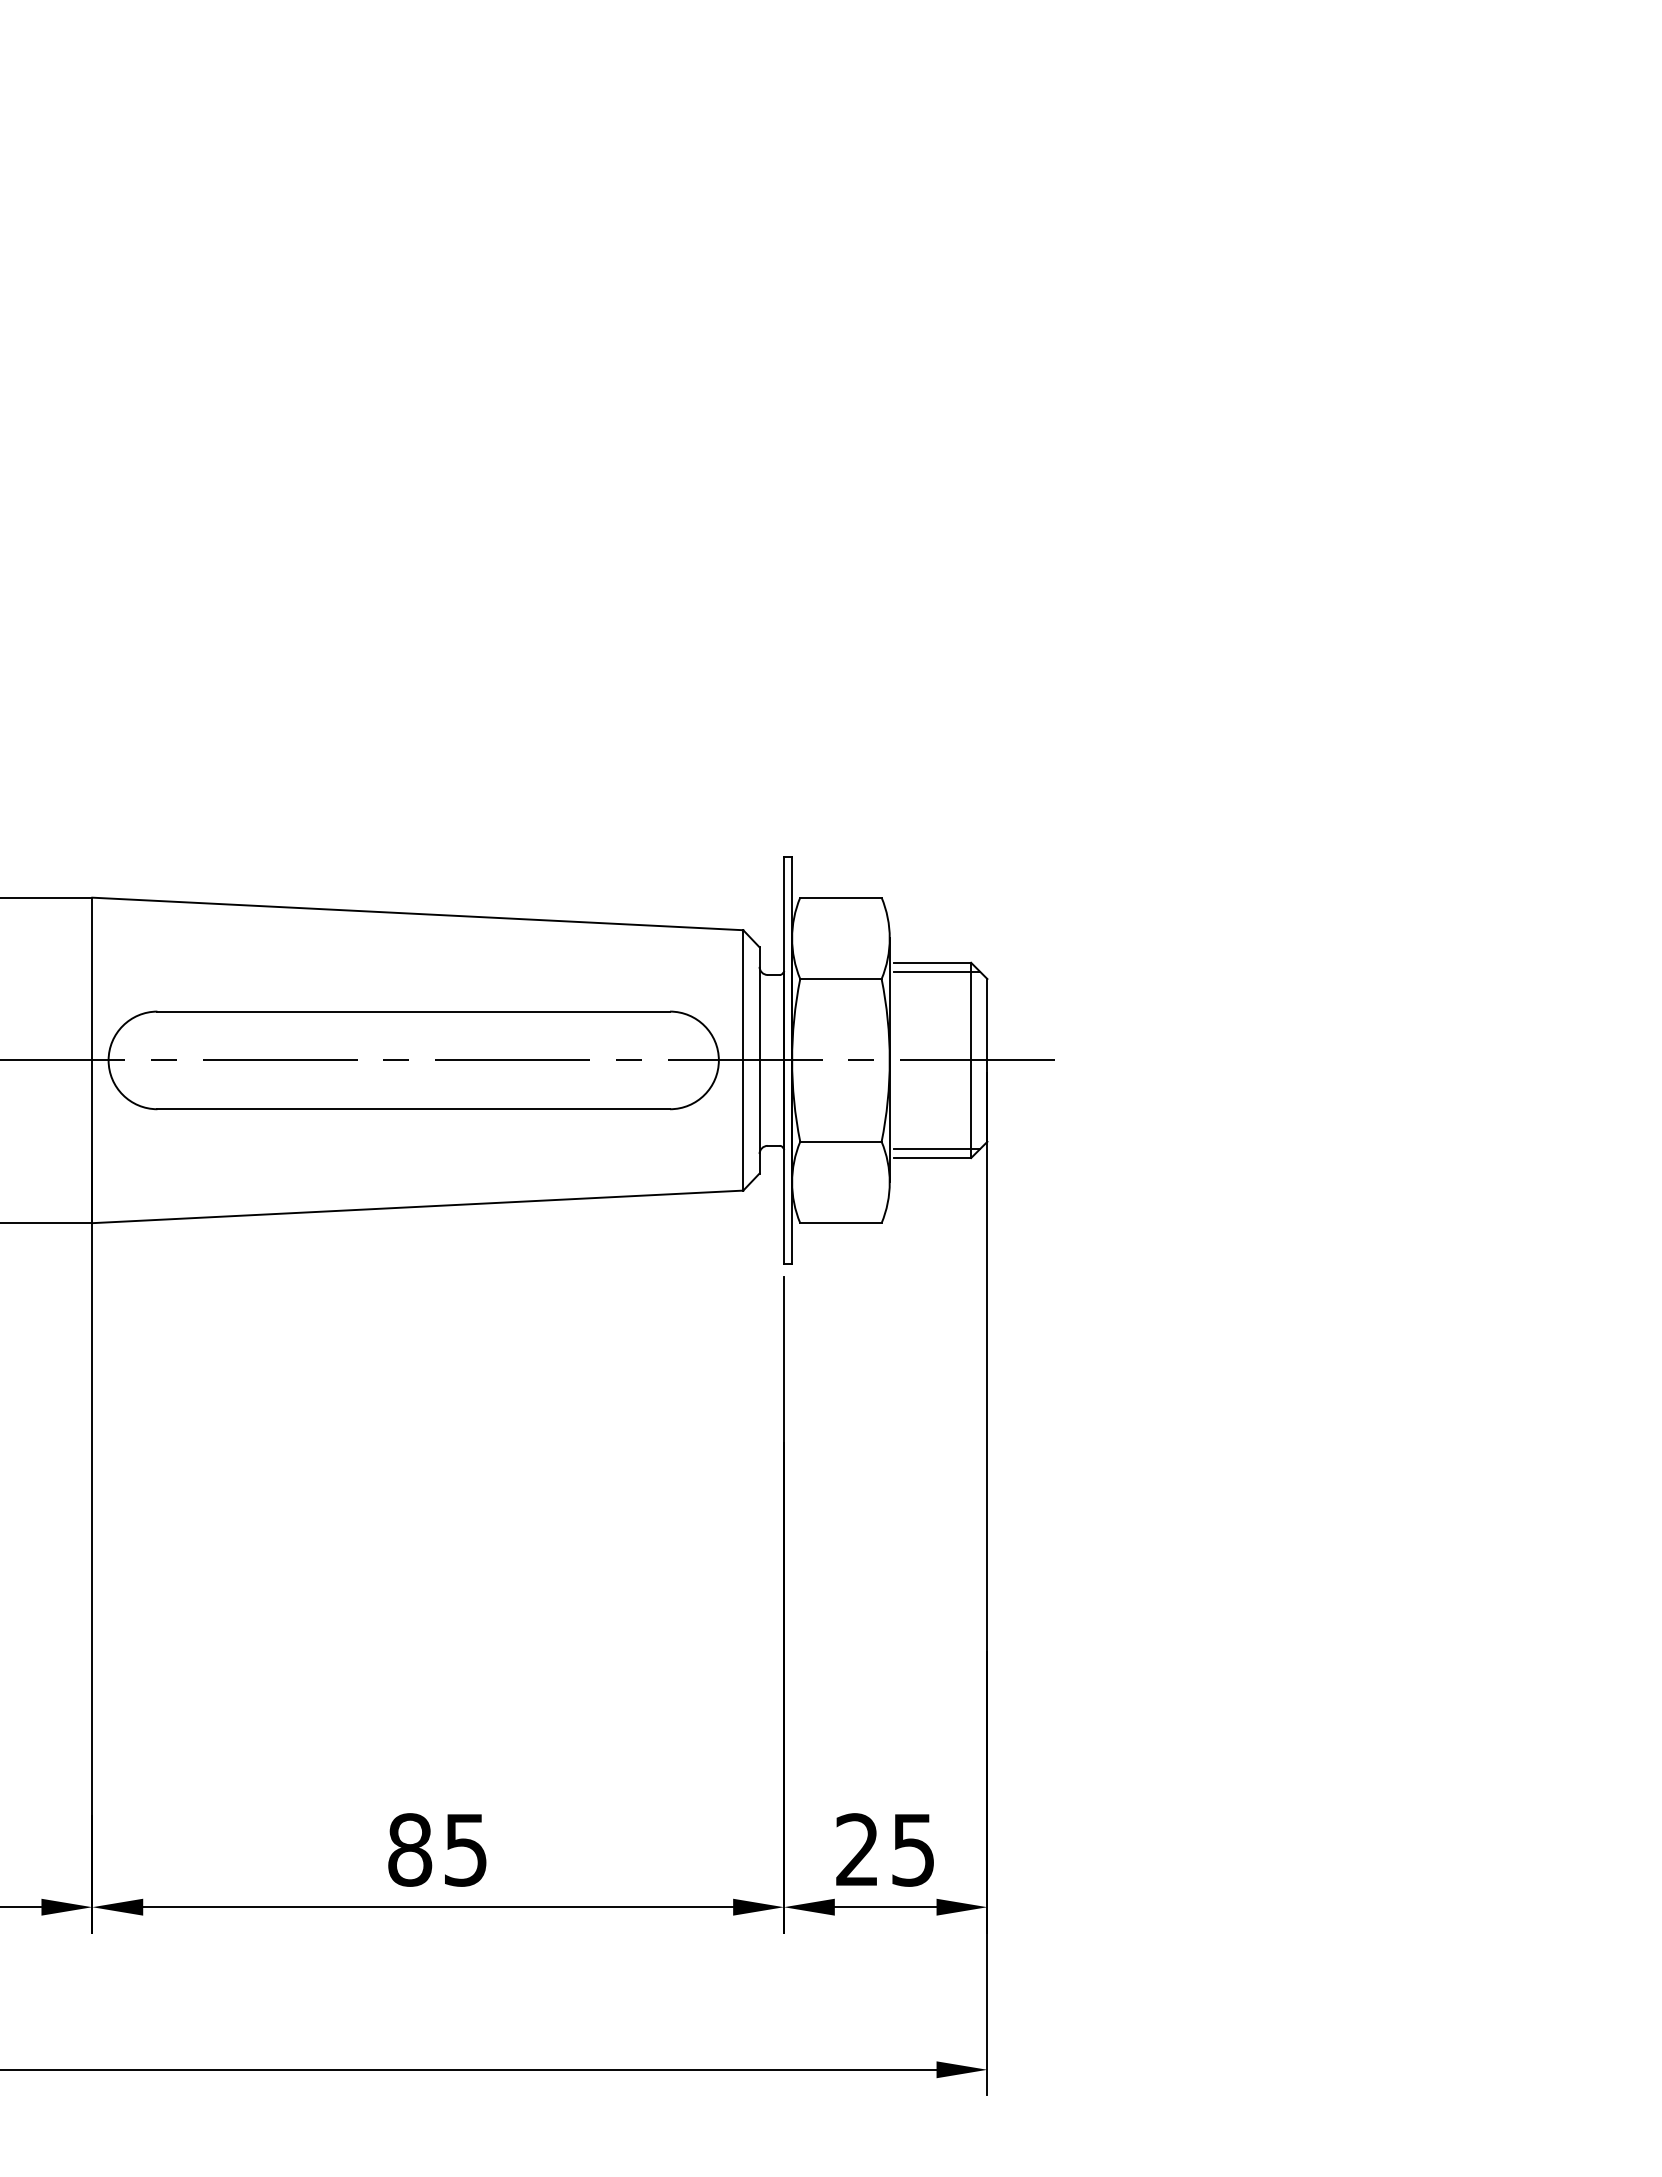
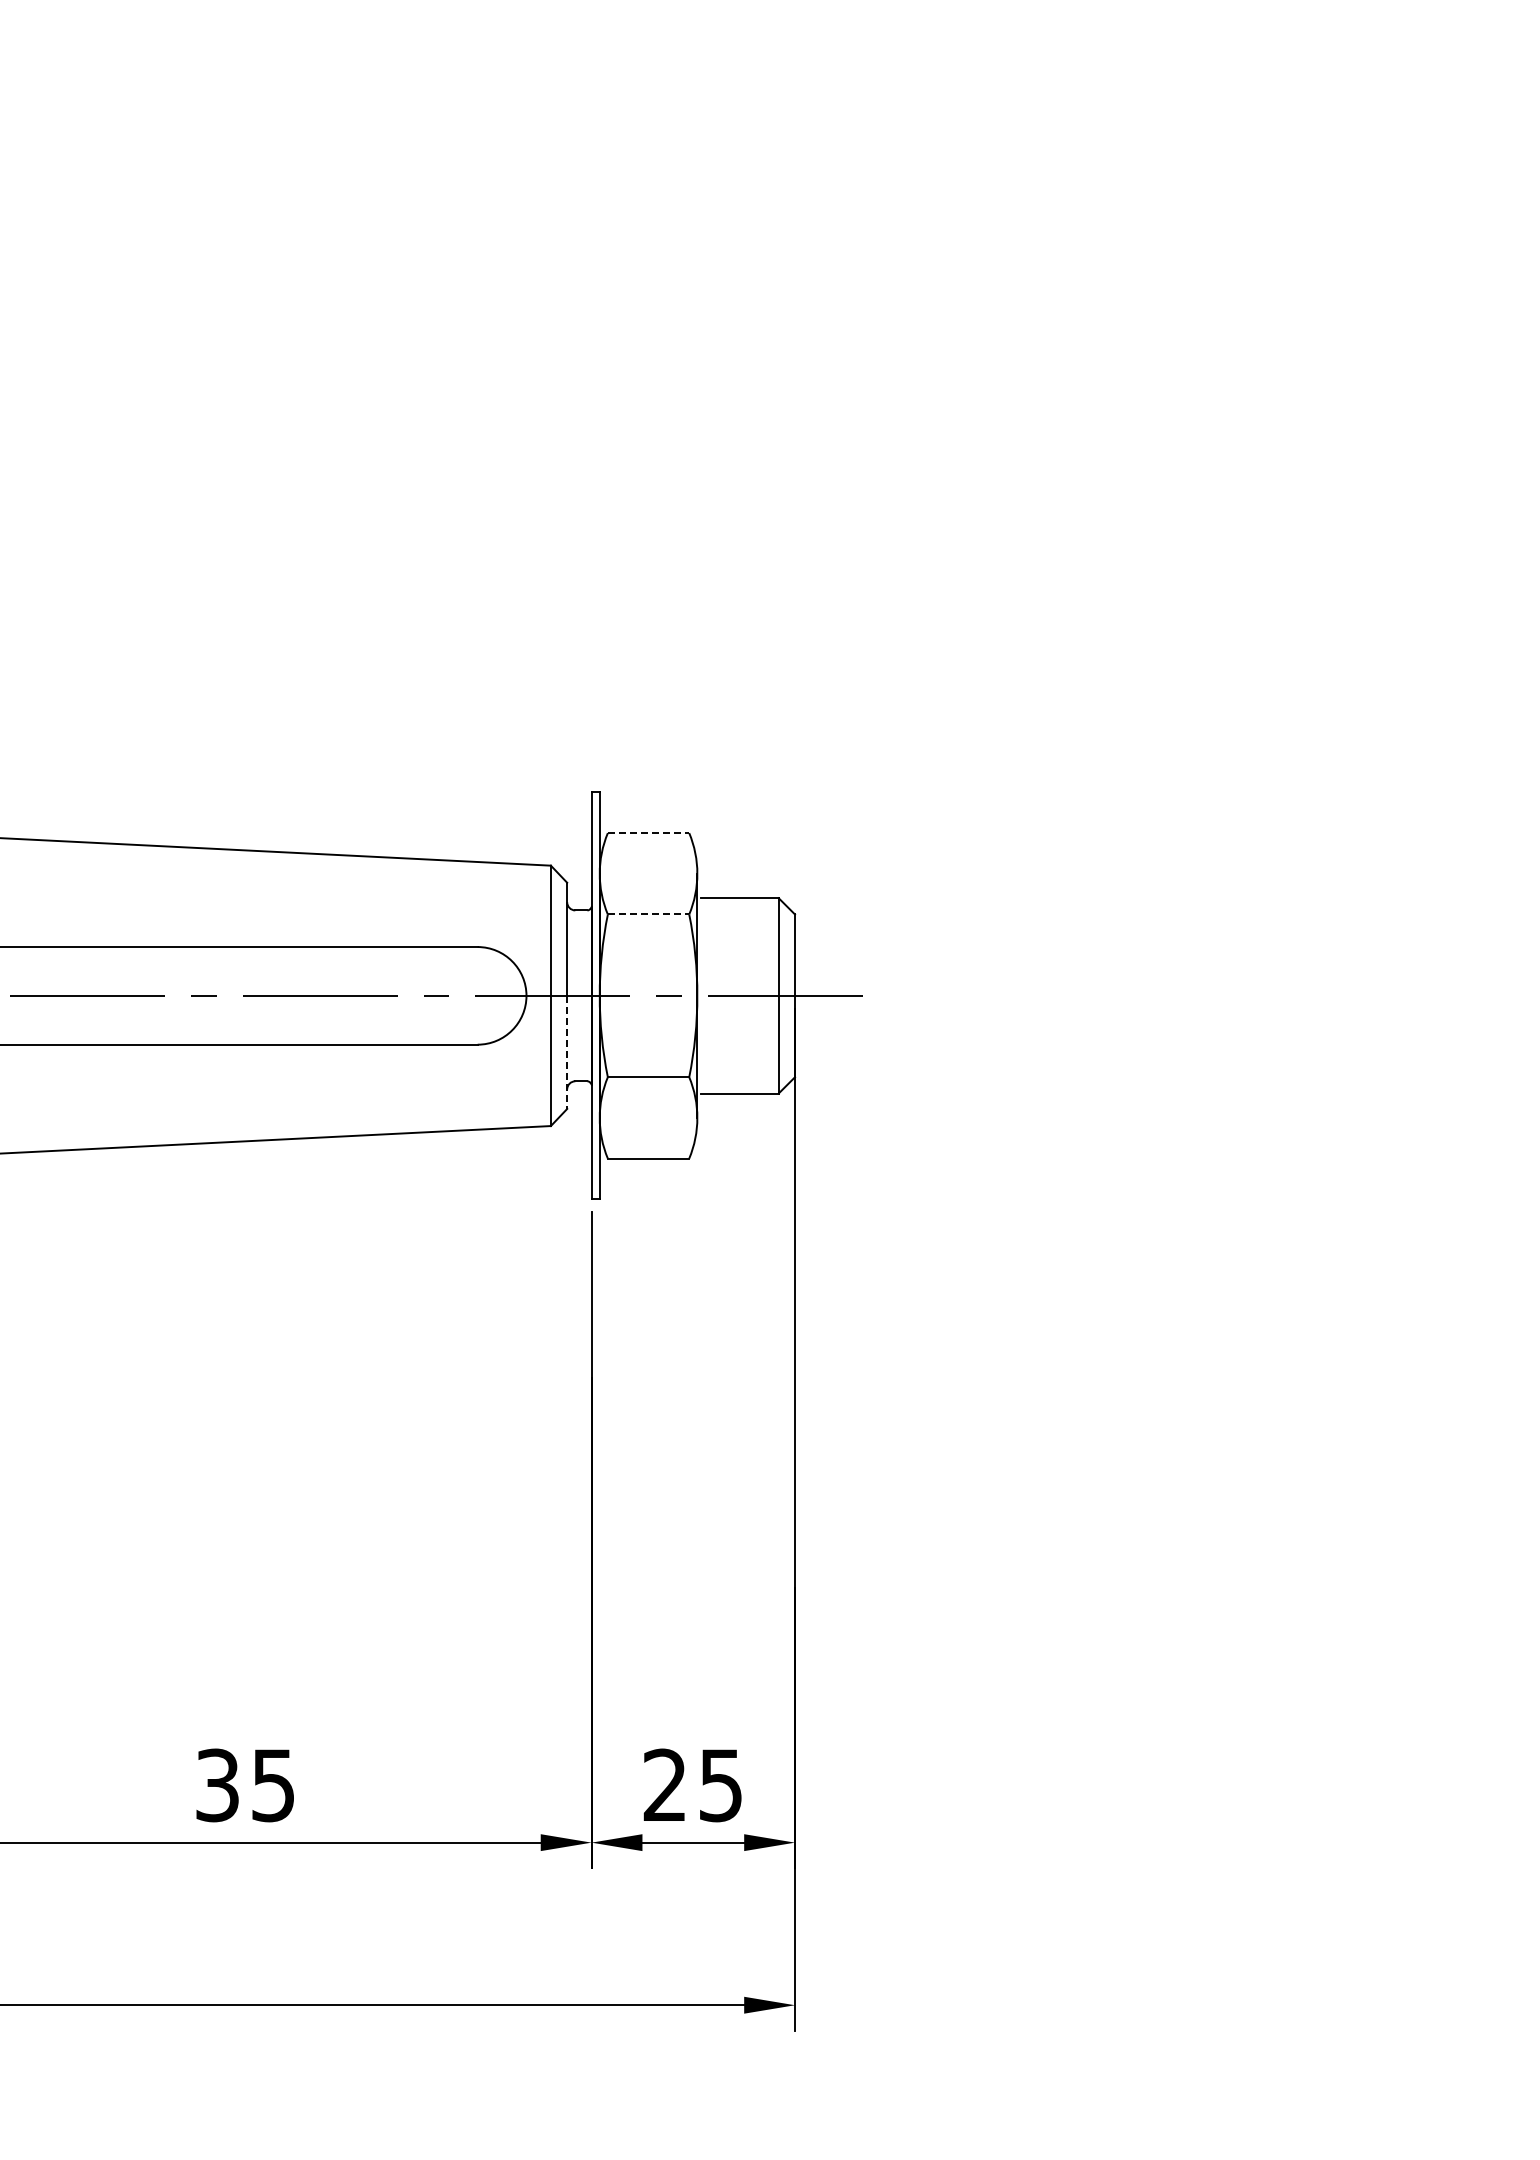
line: (840, 897) -> (648, 832), solid -> dashed
line: (936, 971) -> (744, 906), removed
line: (840, 979) -> (648, 914), solid -> dashed
line: (759, 1116) -> (567, 1051), solid -> dashed
line: (936, 1149) -> (744, 1084), removed
text: (410, 1849) -> (218, 1784), 85 -> 35

